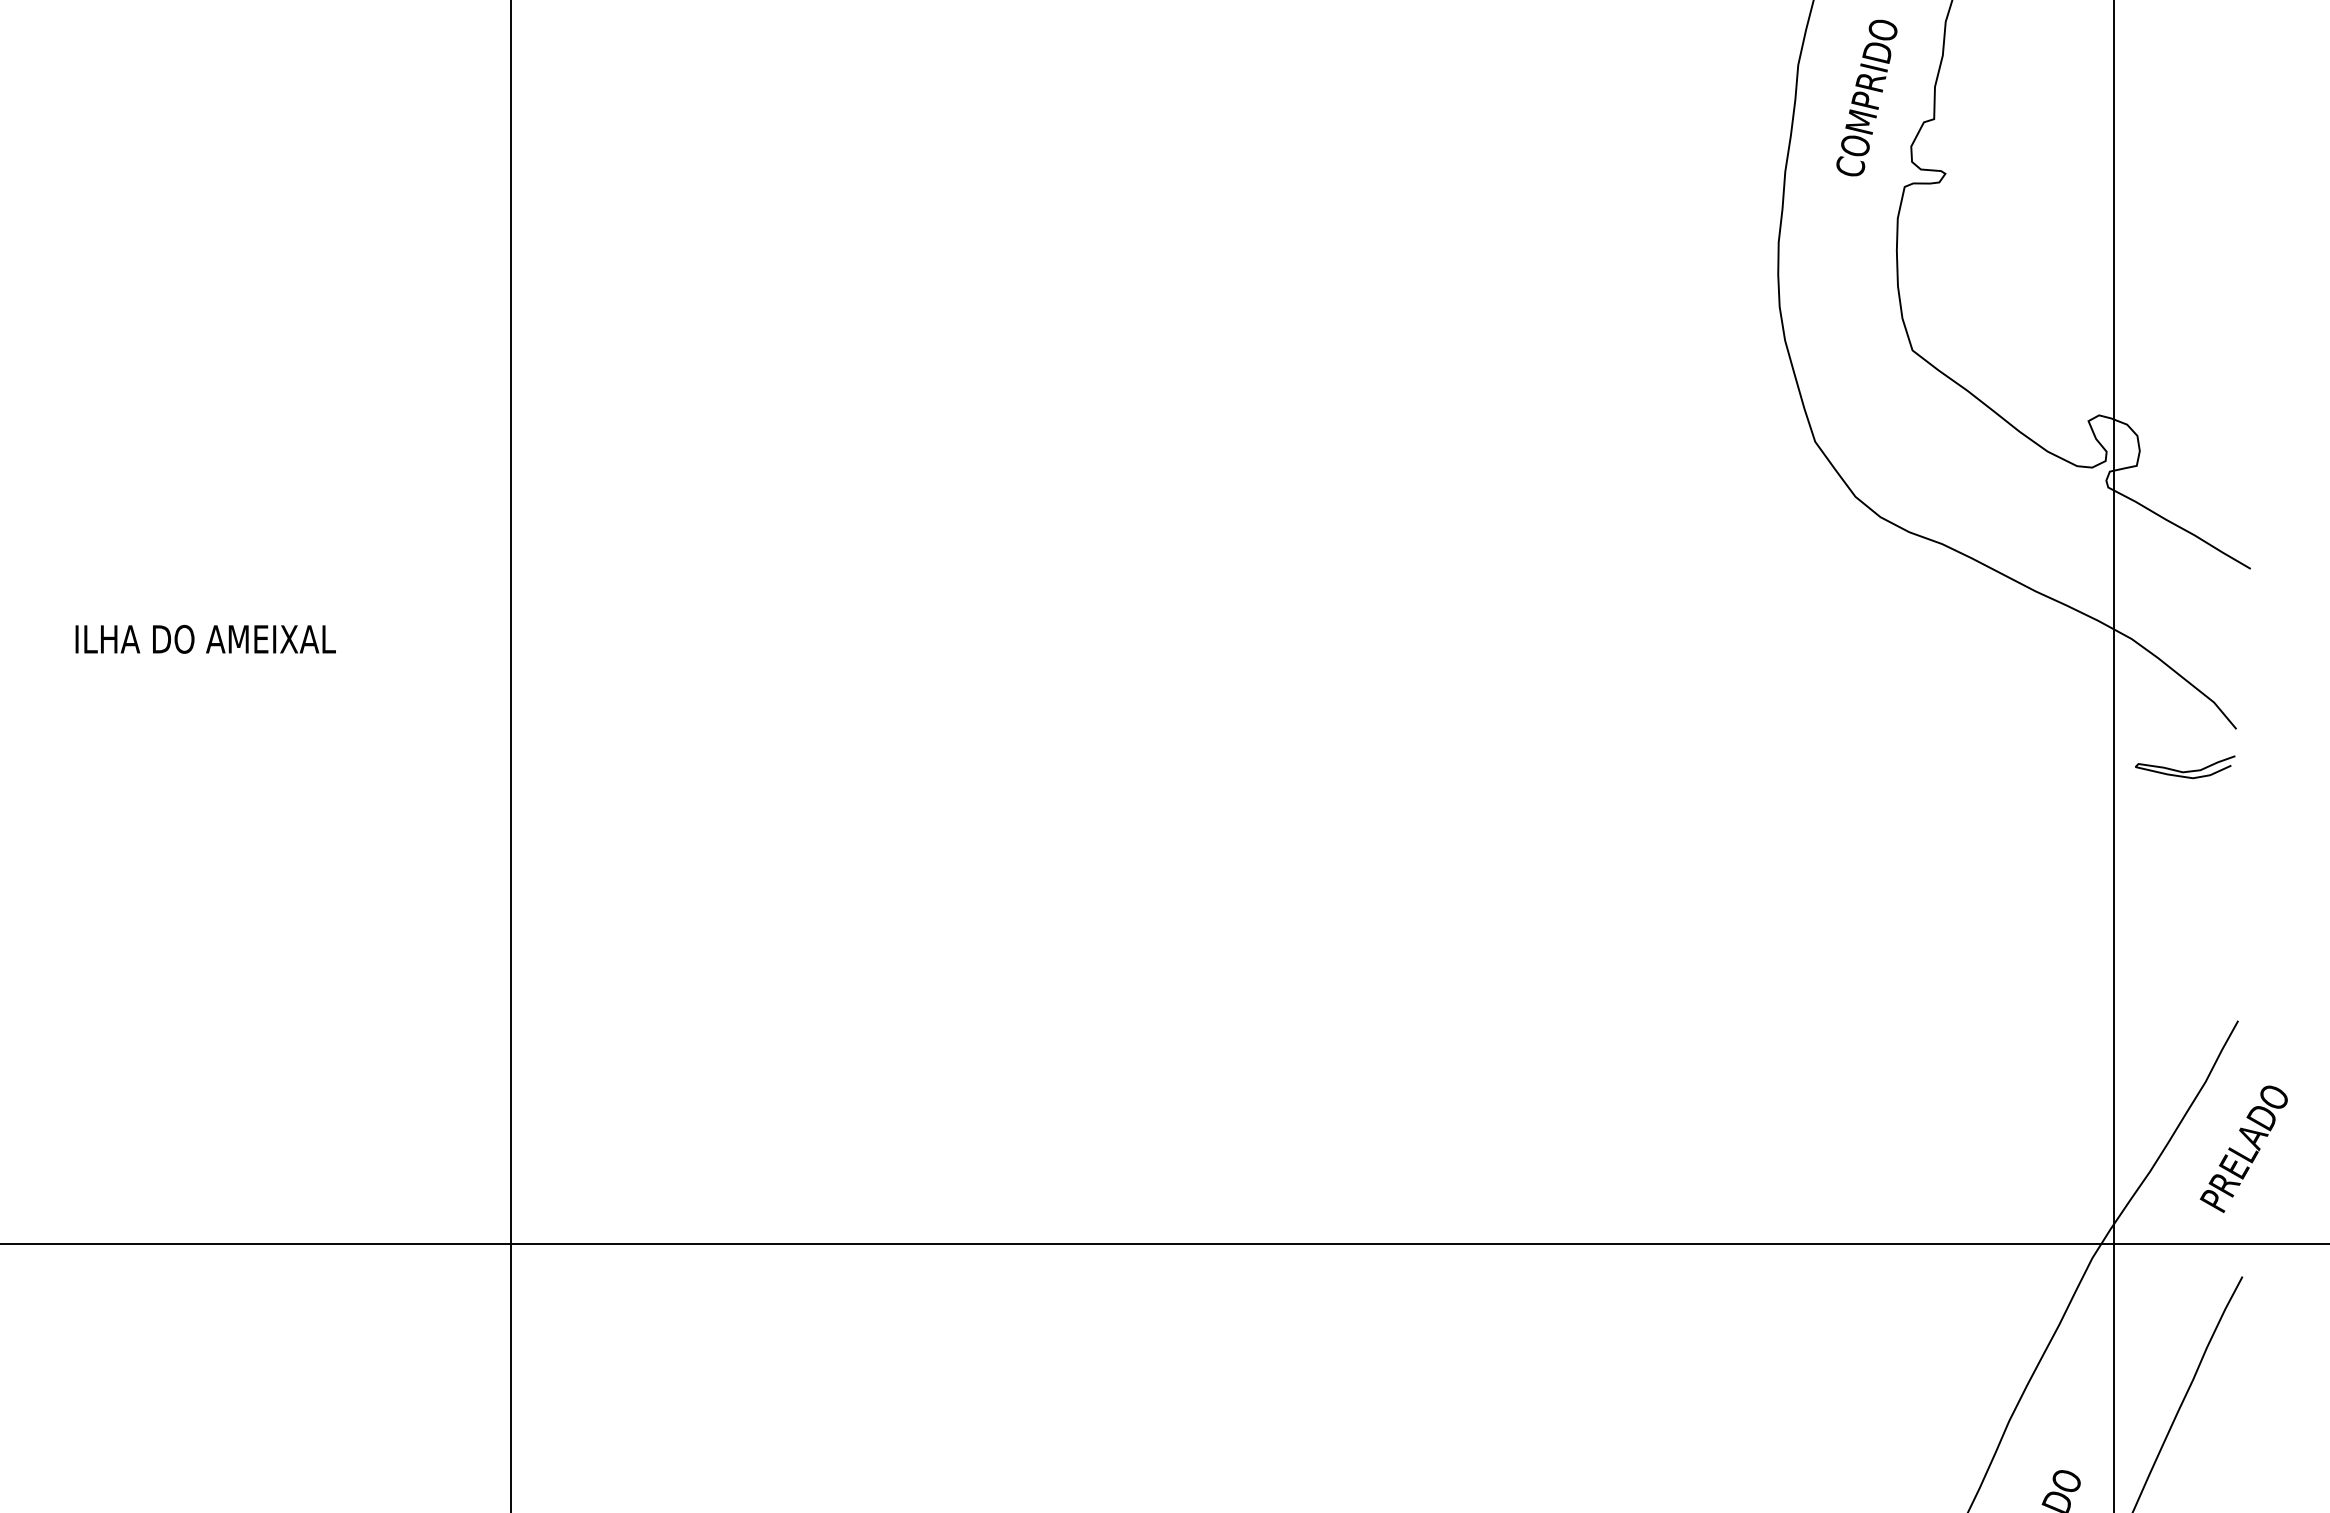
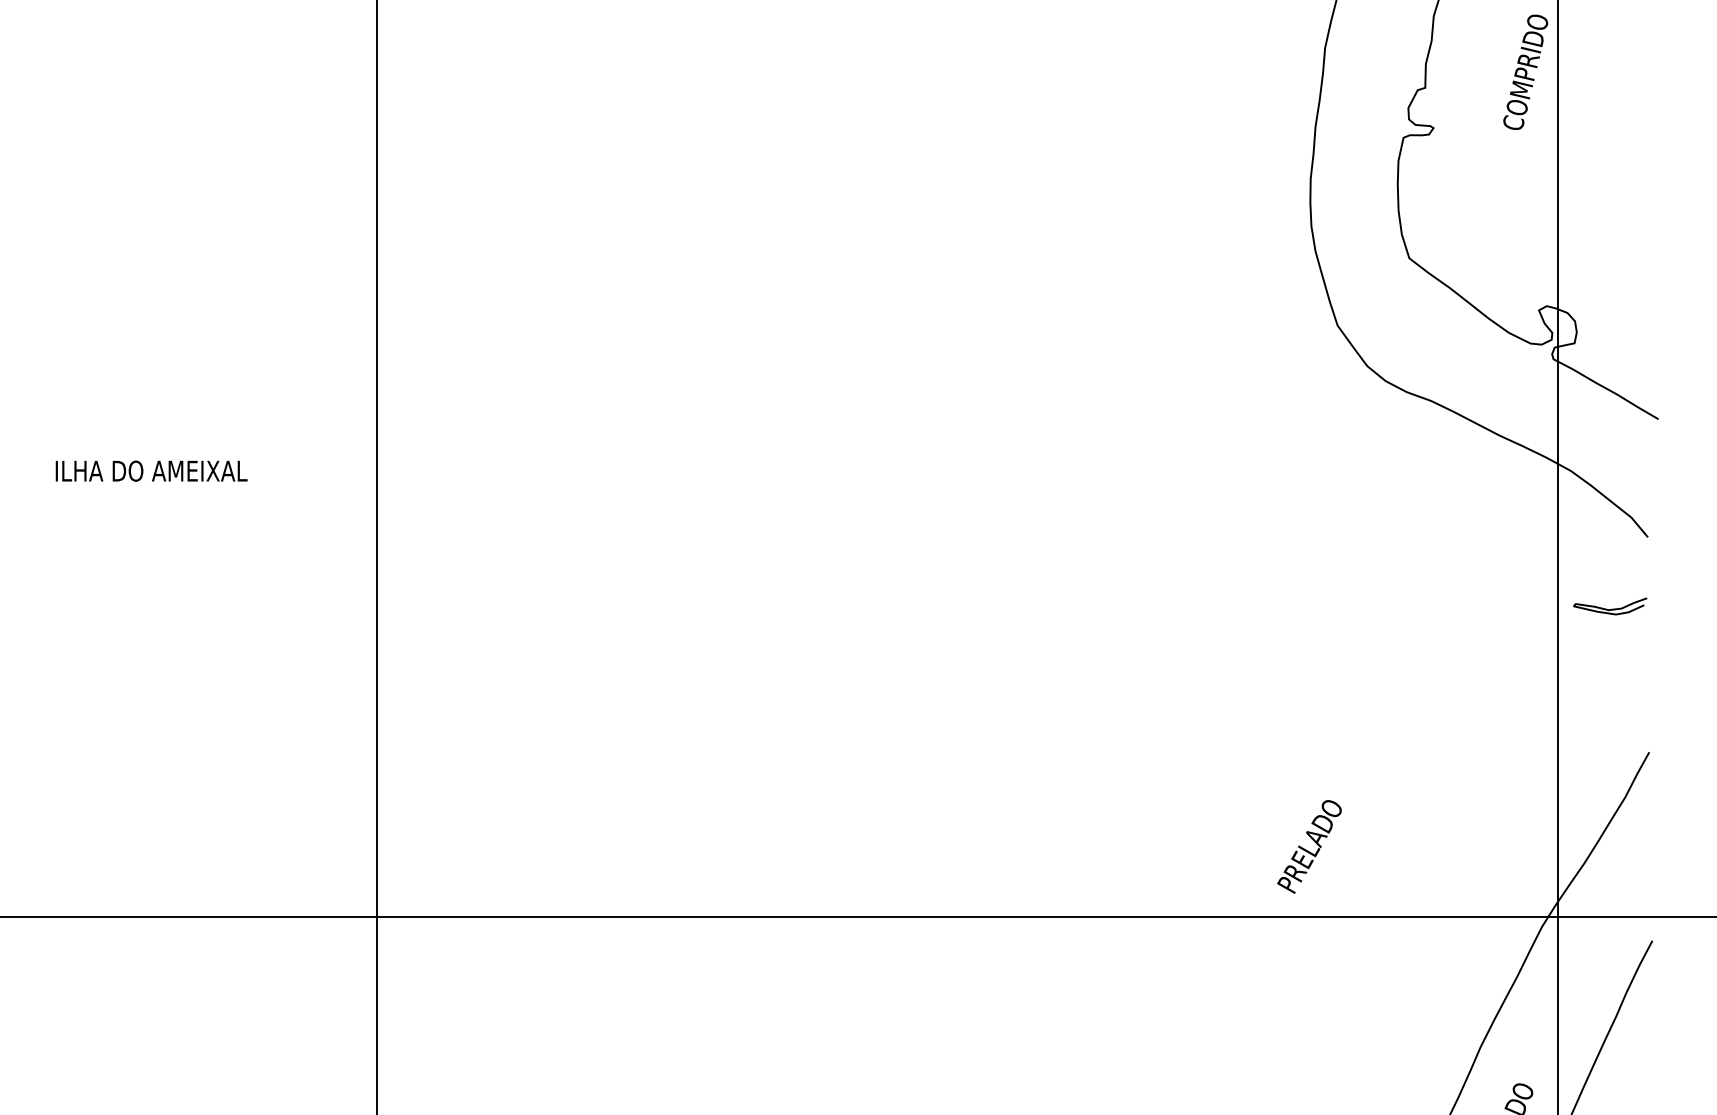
text: (1866, 96) -> (1525, 71), moved
curve: (2186, 770) -> (1611, 608), moved
text: (2243, 1148) -> (1309, 846), moved

